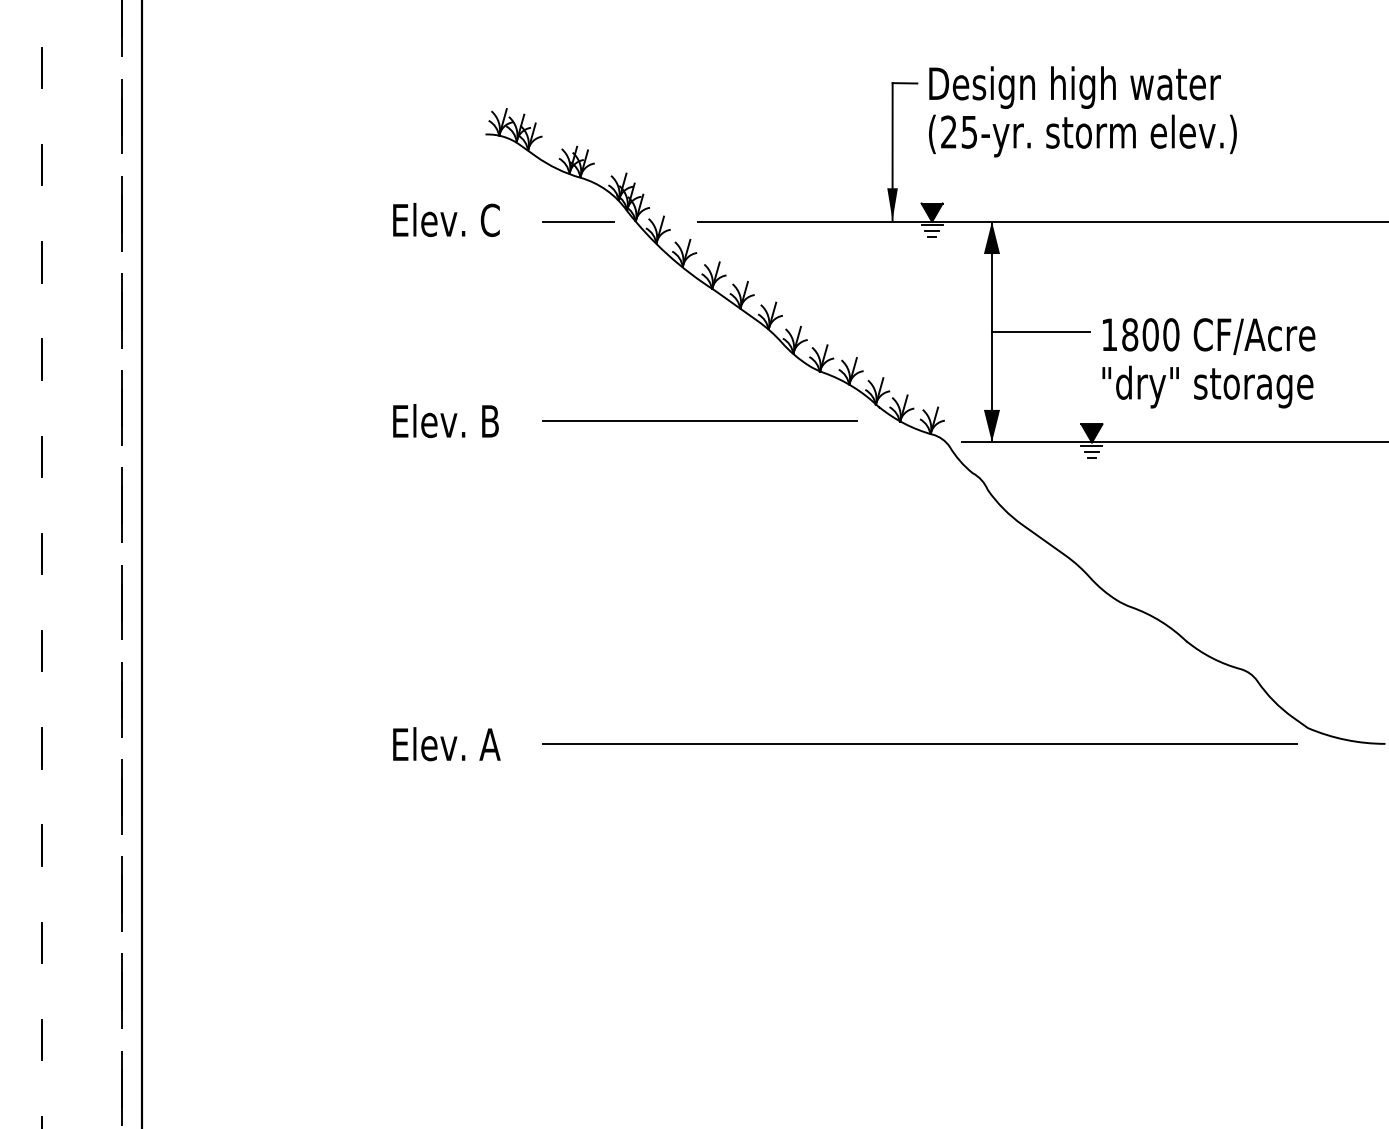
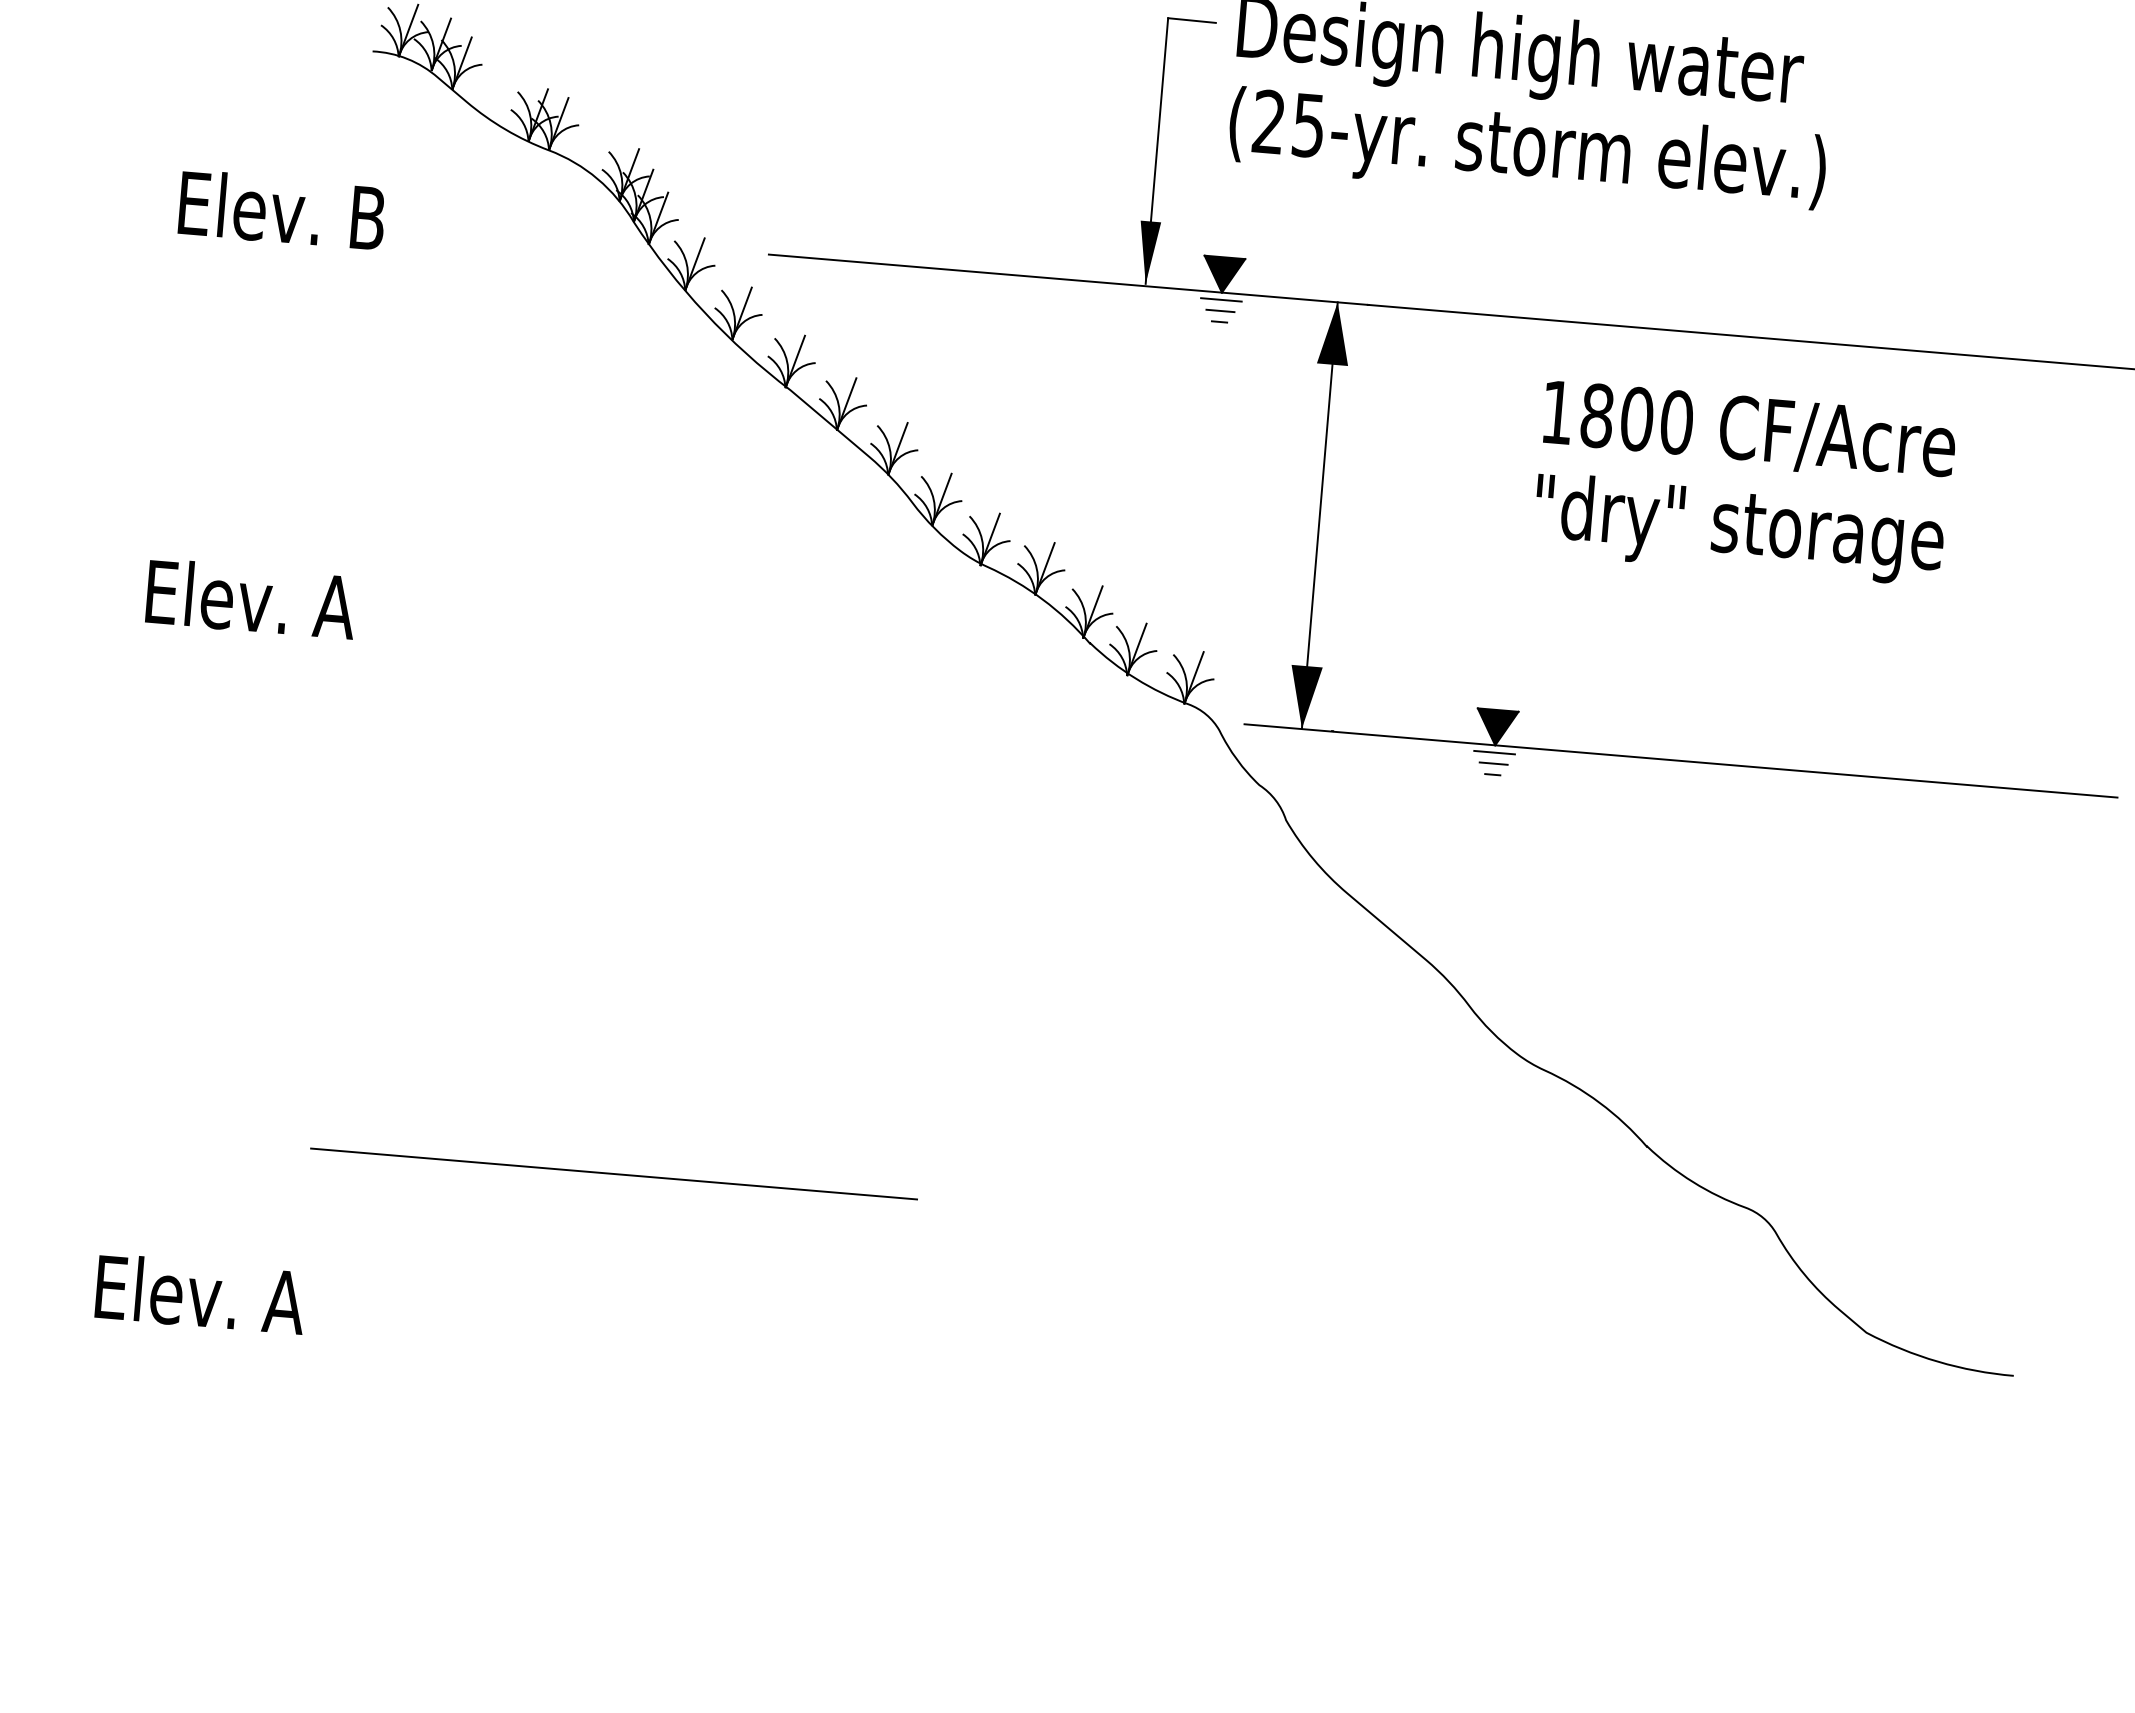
text: (489, 219) -> (366, 216), Elev. C -> Elev. B
line: (578, 221) -> (538, 234), removed
line: (1040, 331) -> (1413, 522), removed
text: (1208, 363) -> (1744, 483), moved
line: (699, 420) -> (613, 1173), moved
text: (489, 421) -> (333, 607), Elev. B -> Elev. A
line: (920, 743) -> (1114, 1299), removed
text: (446, 744) -> (200, 1294), moved

